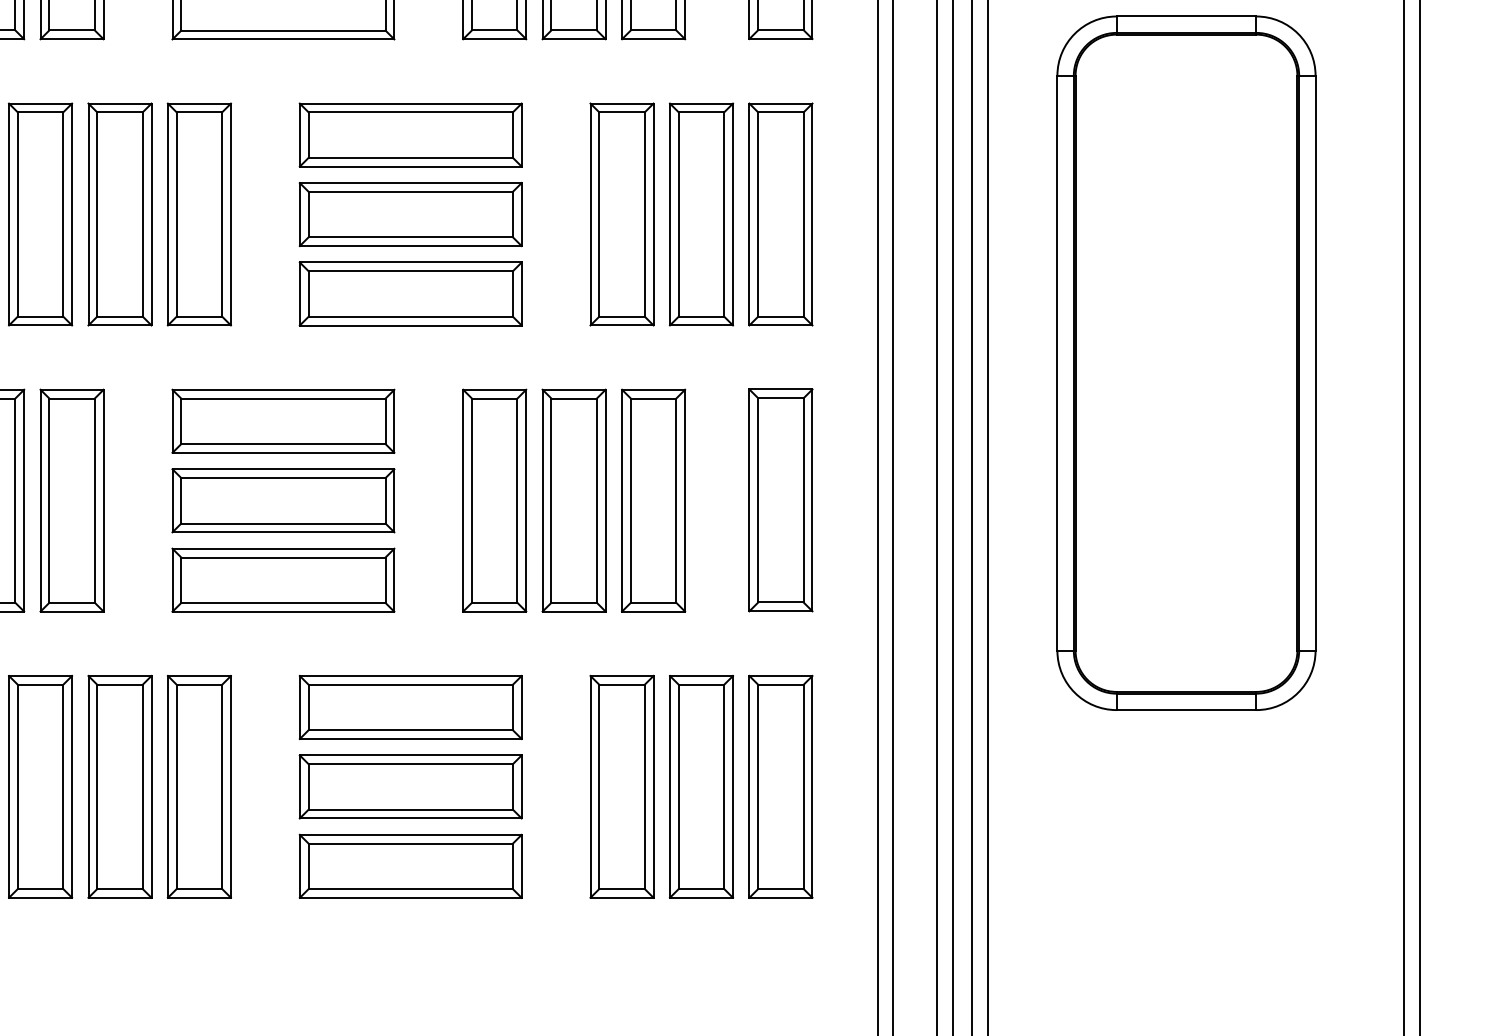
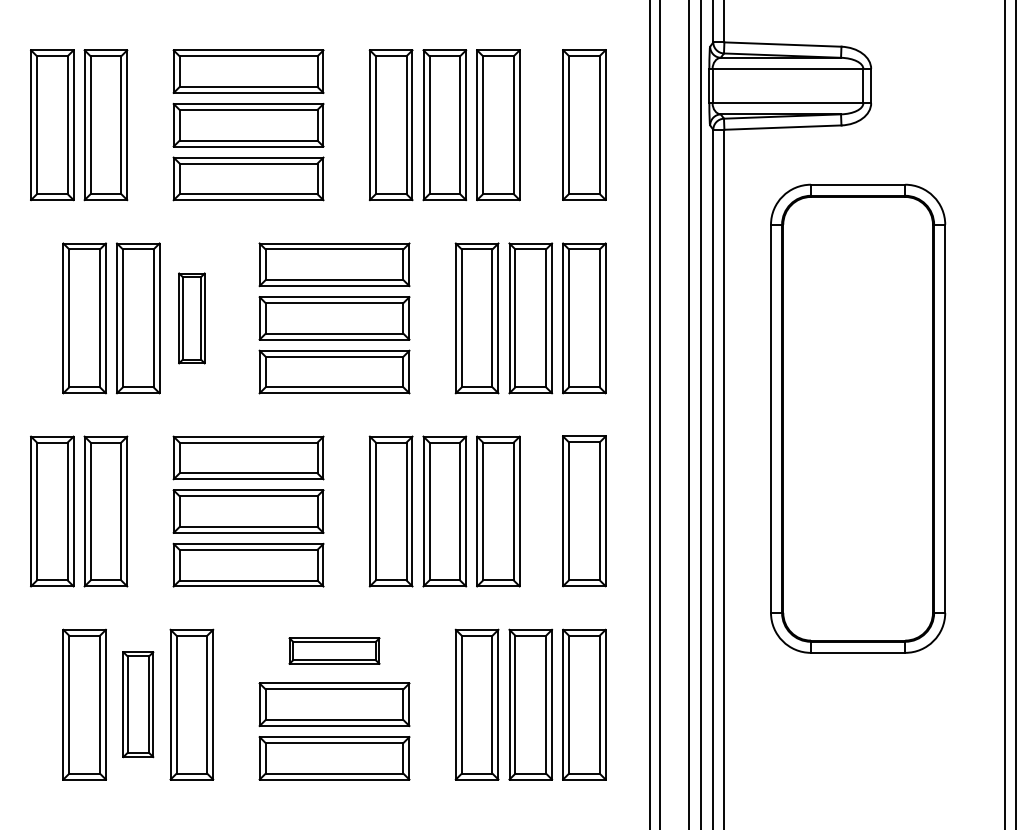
part: (198, 214) -> (191, 318), size x0.6
part: (410, 706) -> (334, 650), size x0.6
part: (120, 786) -> (138, 704), size x0.7

